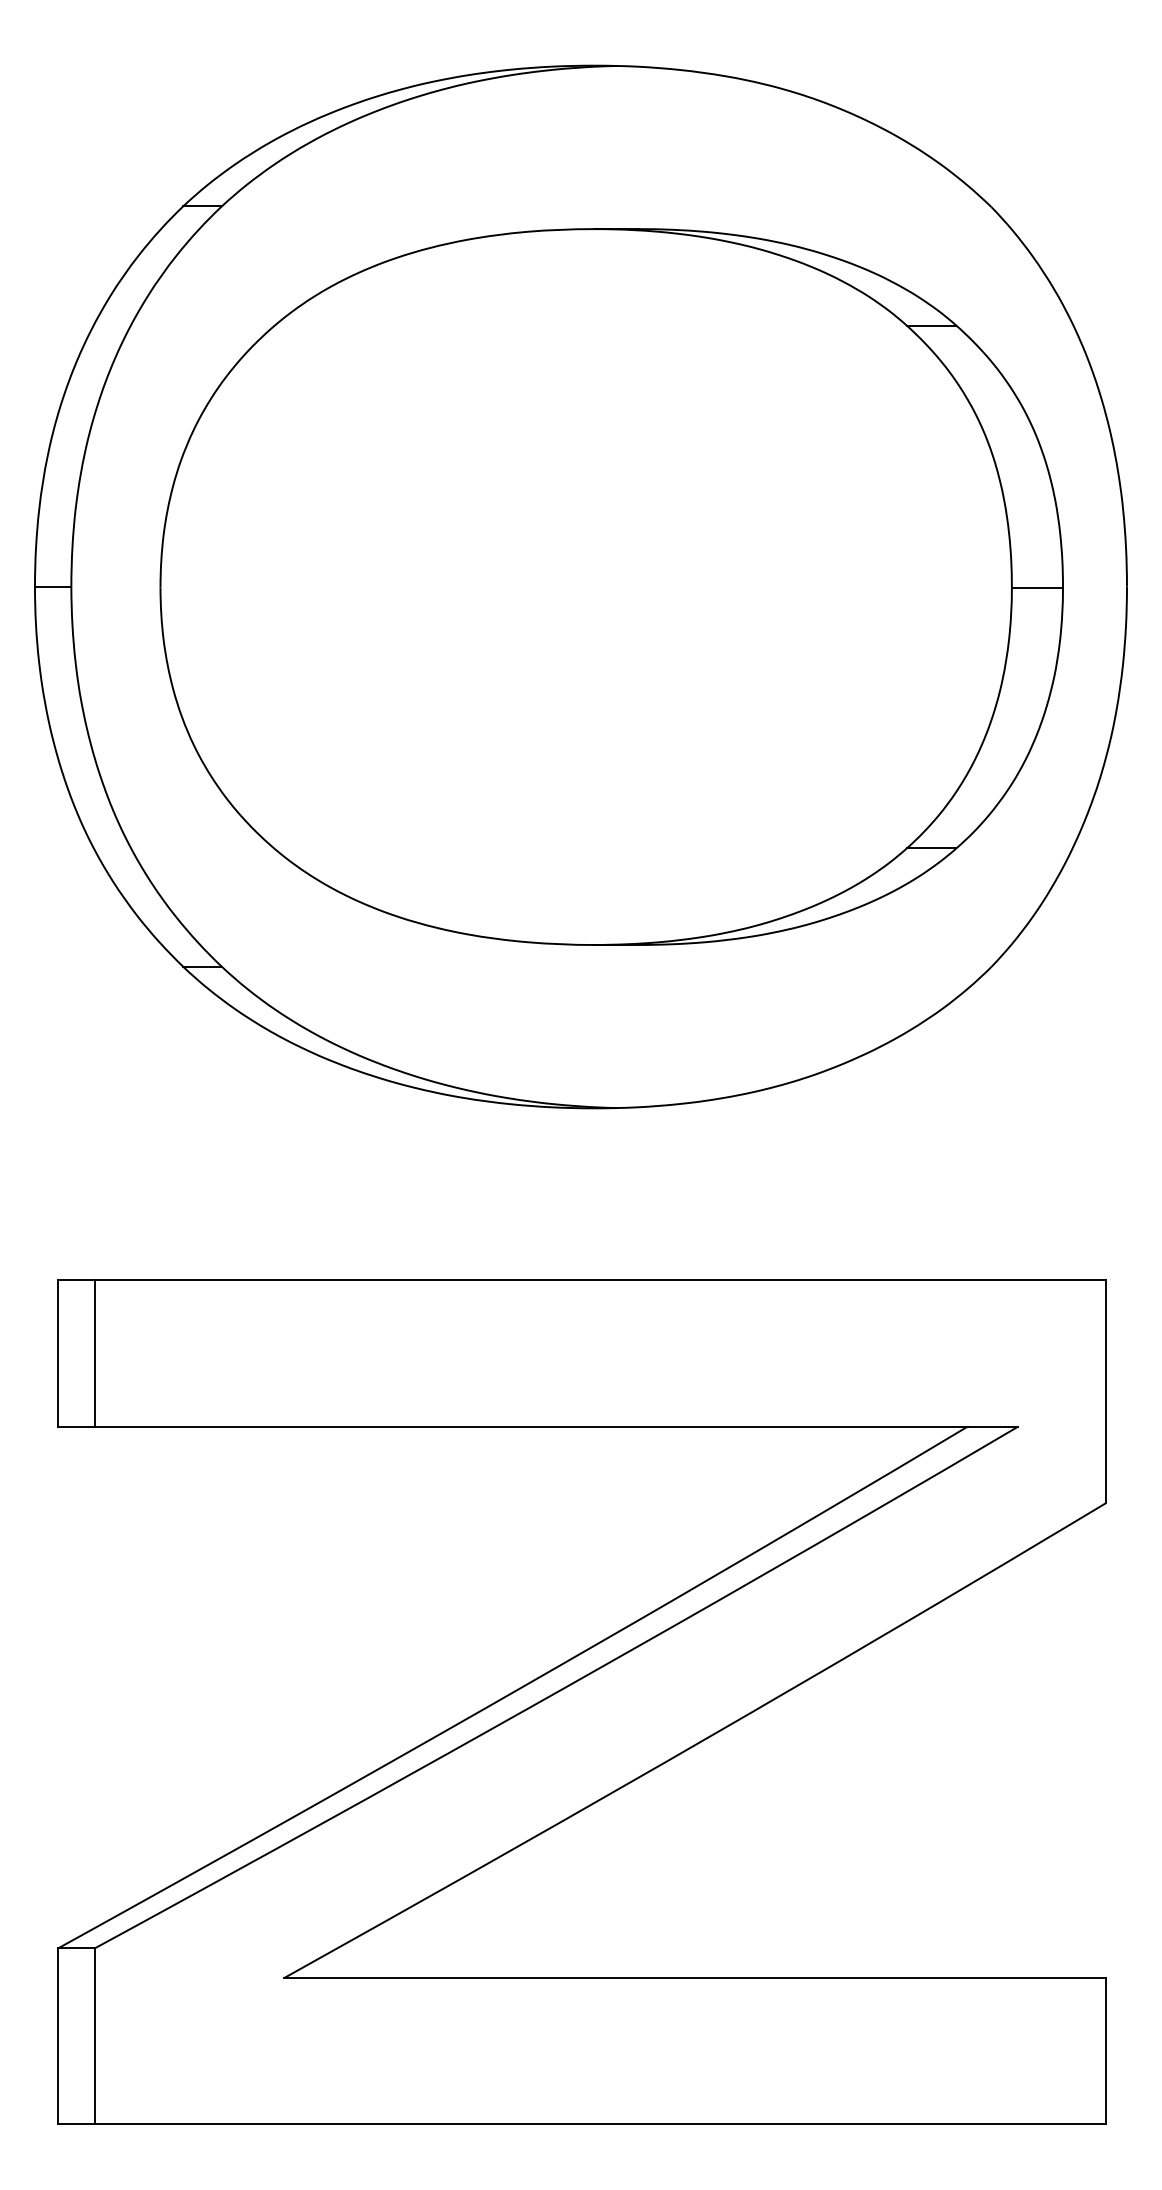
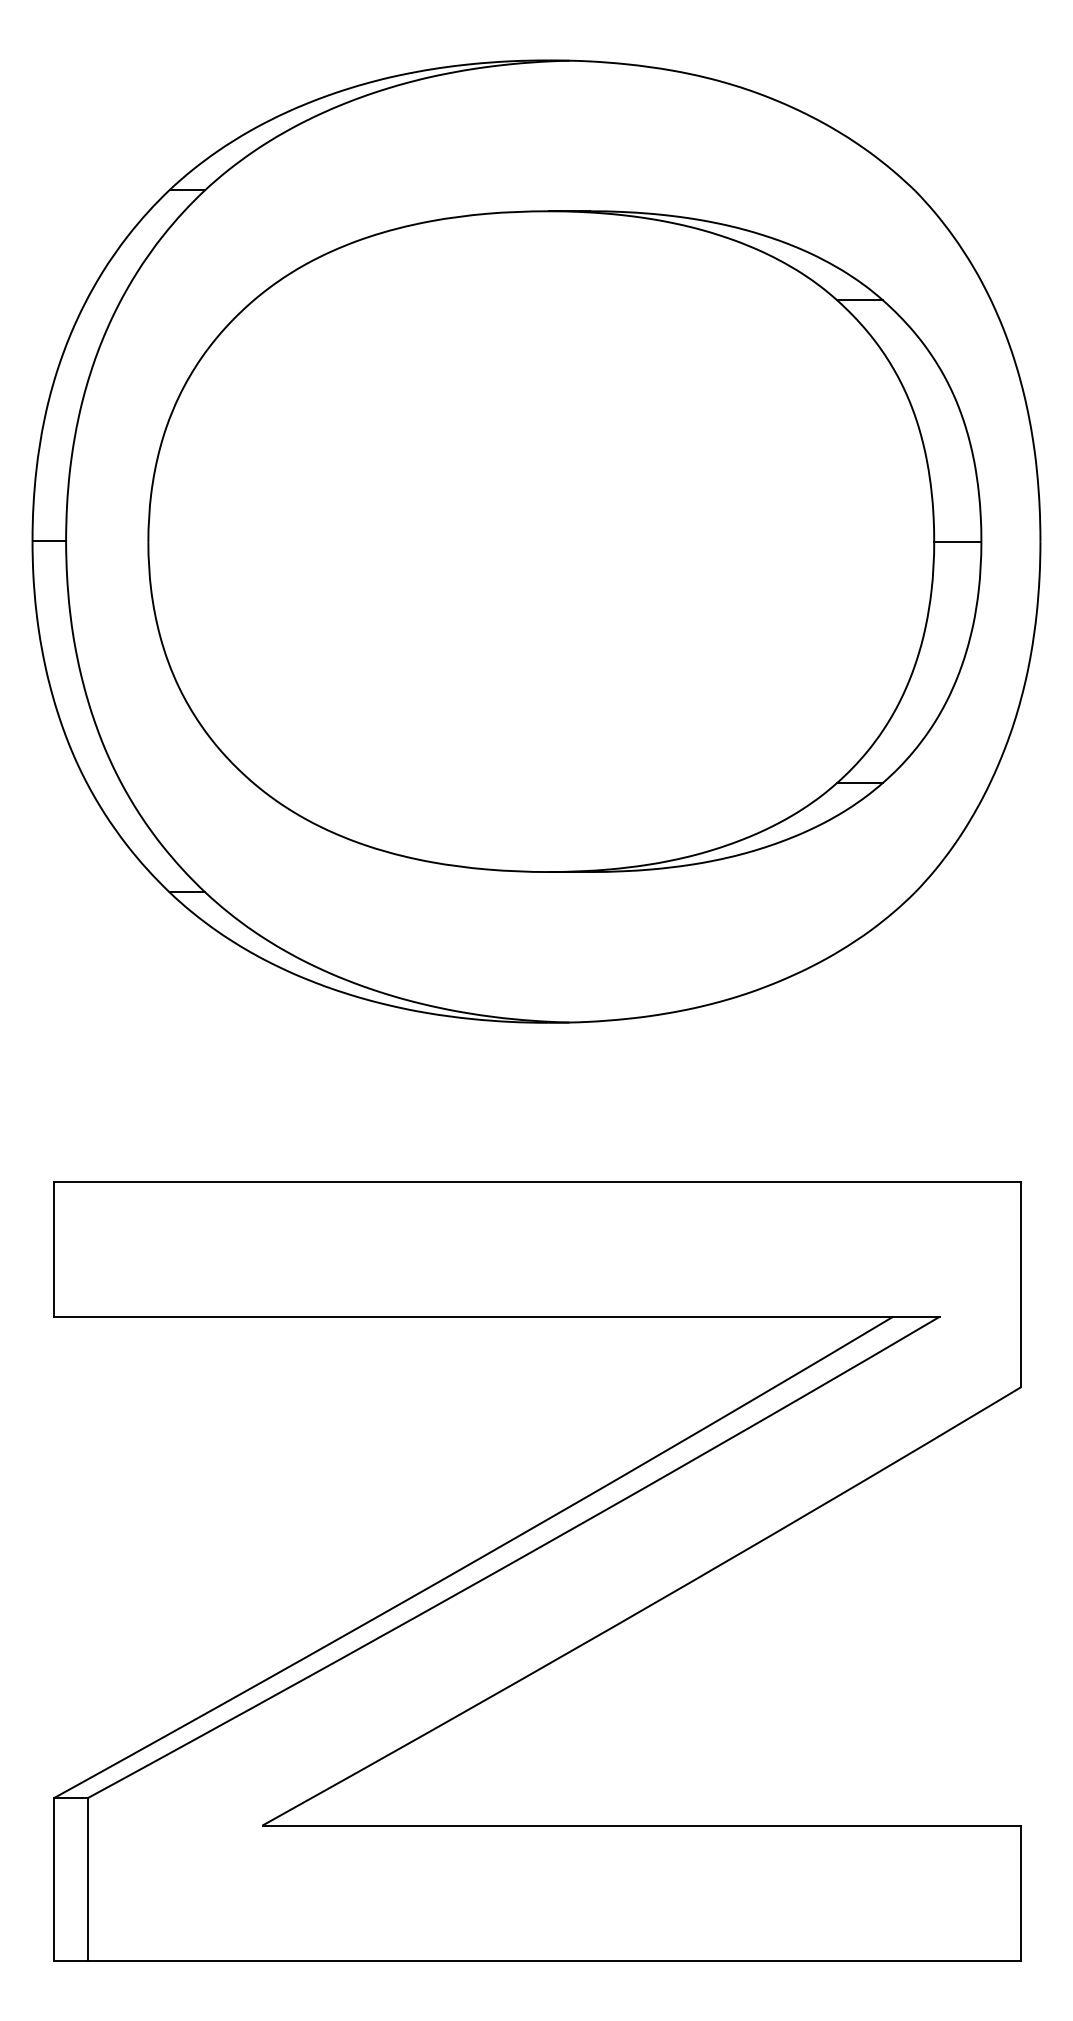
line: (94, 1353) -> (87, 1249), removed

